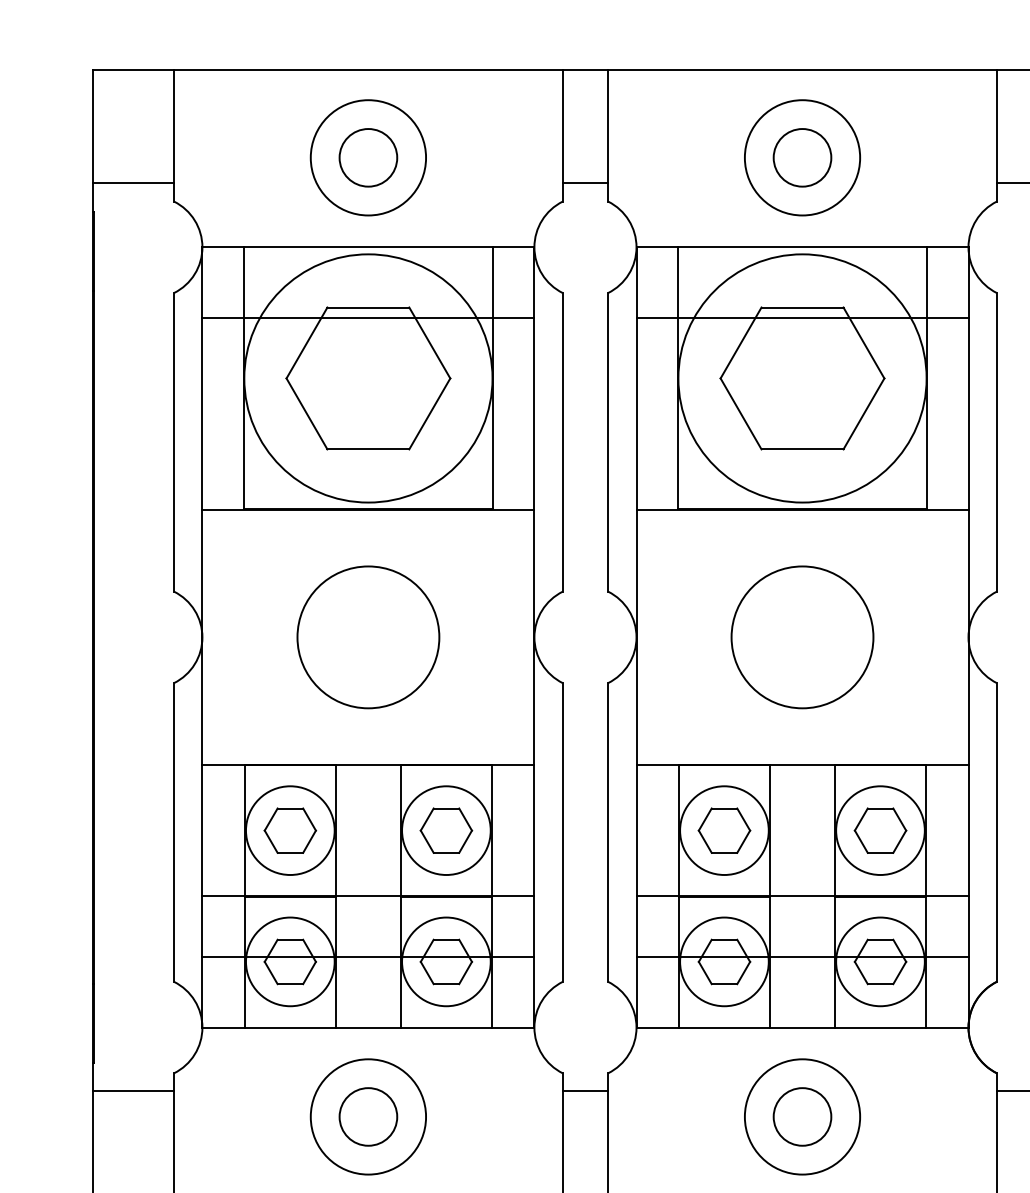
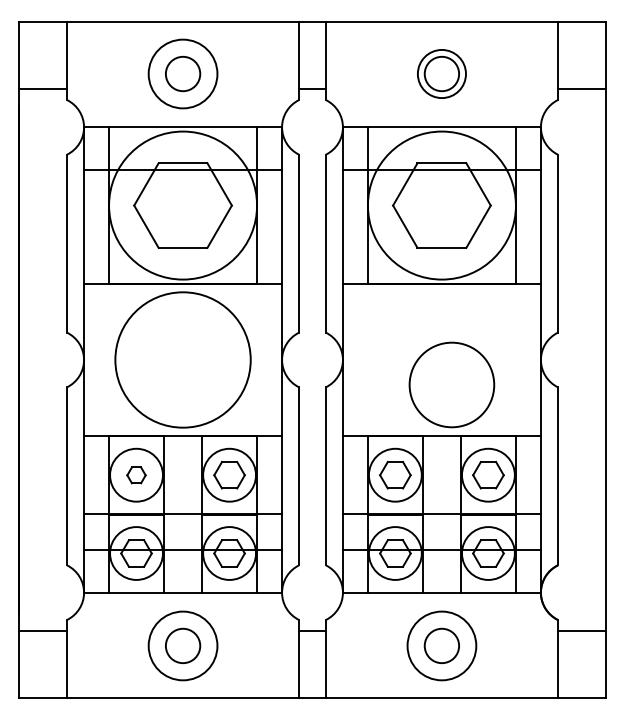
circle: (801, 156) -> (441, 73), size x0.7
circle: (367, 636) -> (182, 359), size x1.6
circle: (801, 636) -> (451, 384), moved
part: (290, 831) -> (136, 475), size x0.6

